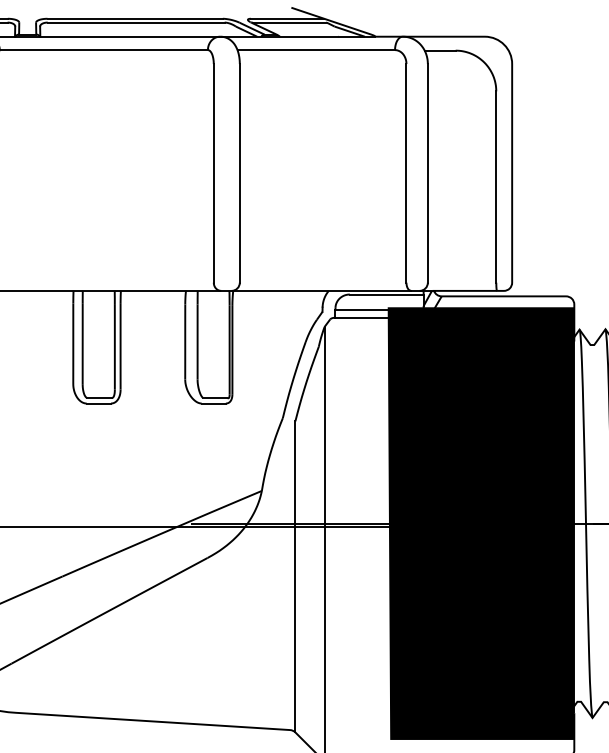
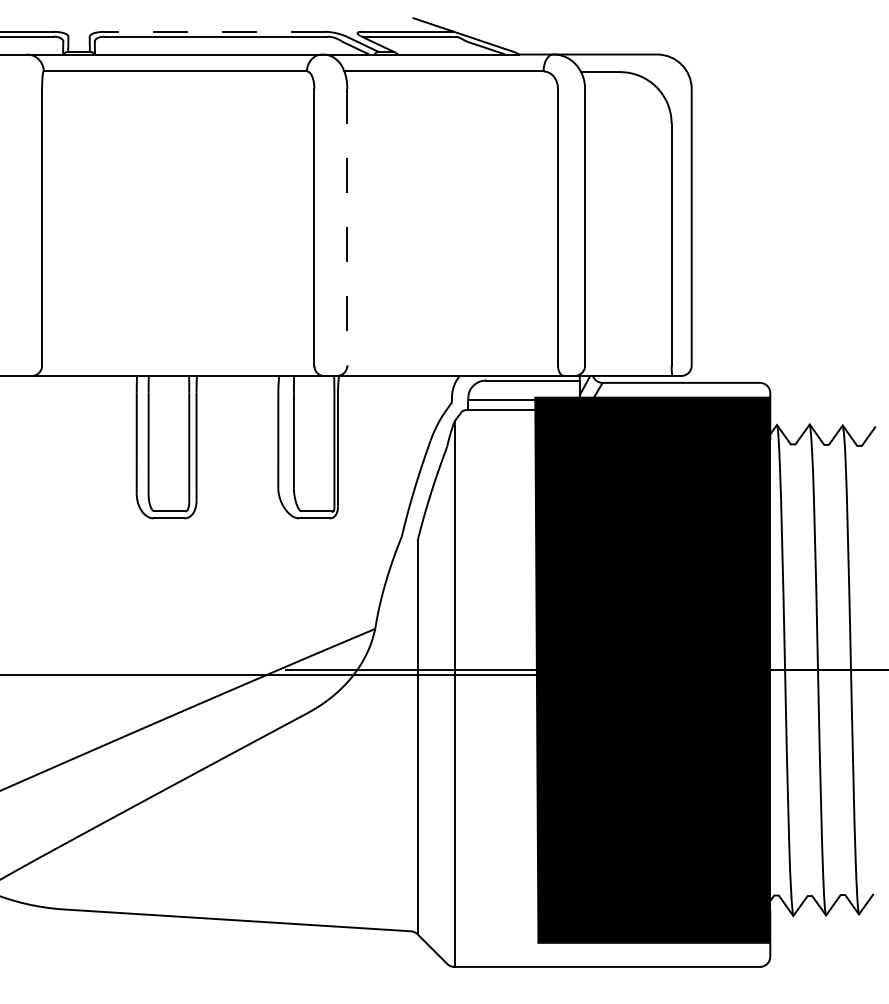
line: (135, 18) -> (215, 31), solid -> dashed
line: (239, 173) -> (347, 227), solid -> dashed

